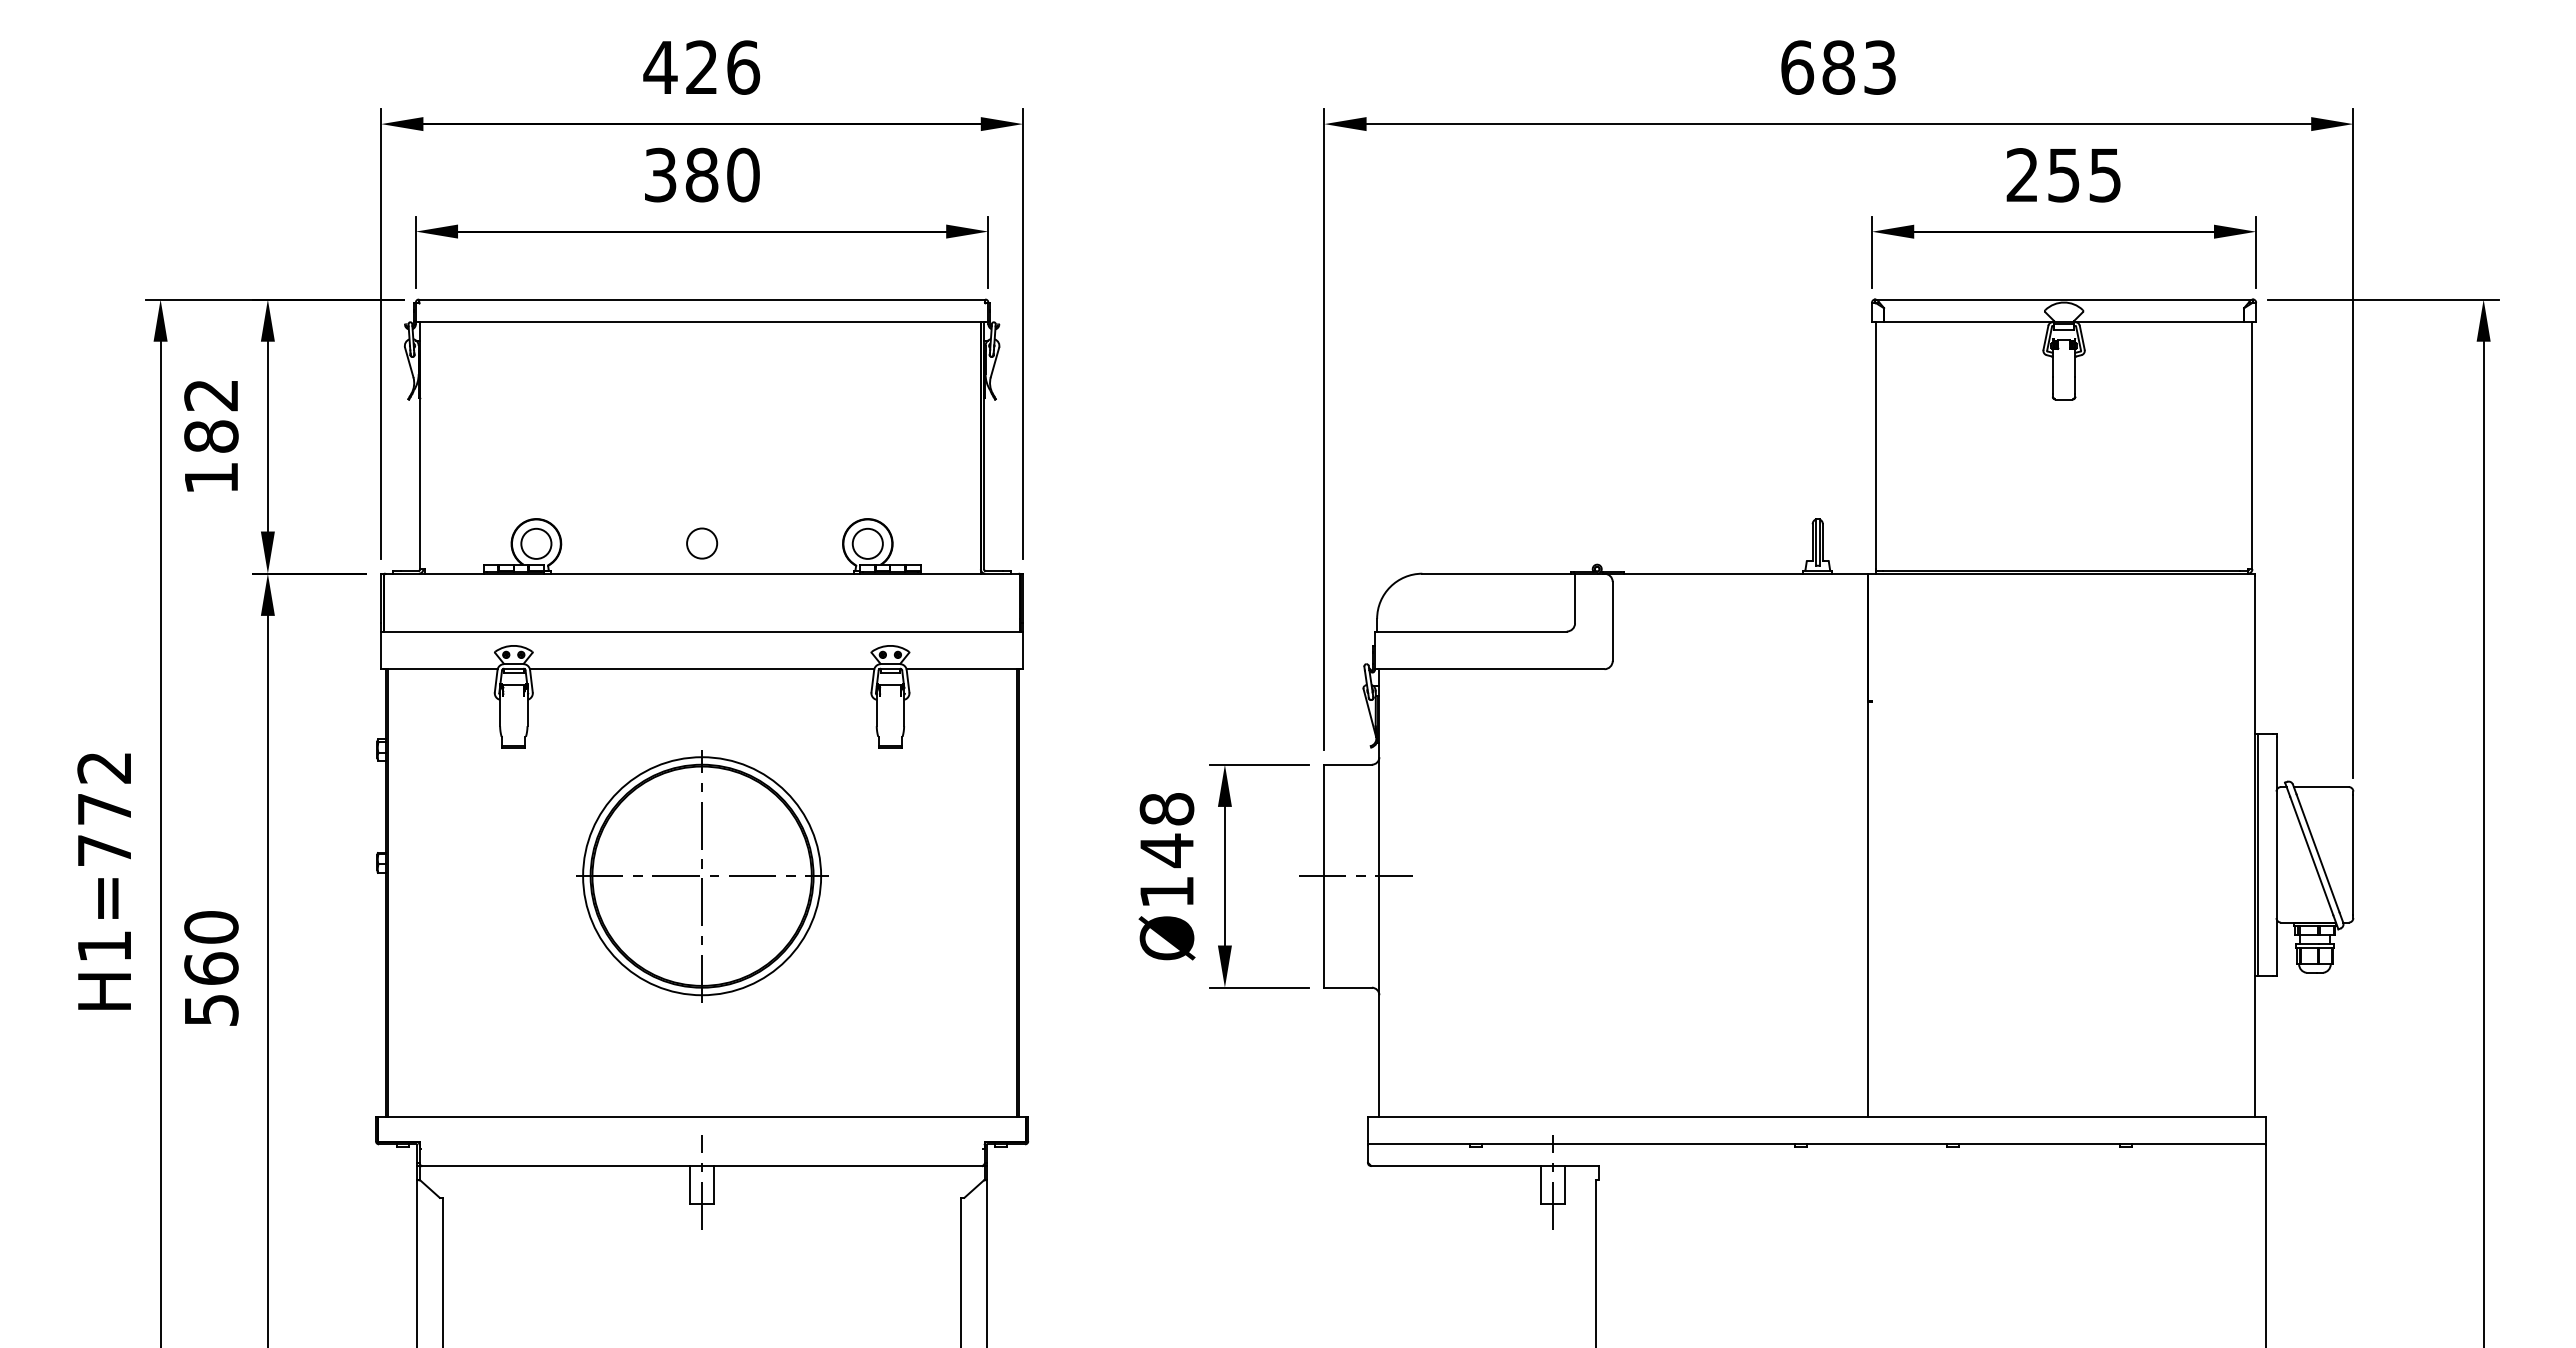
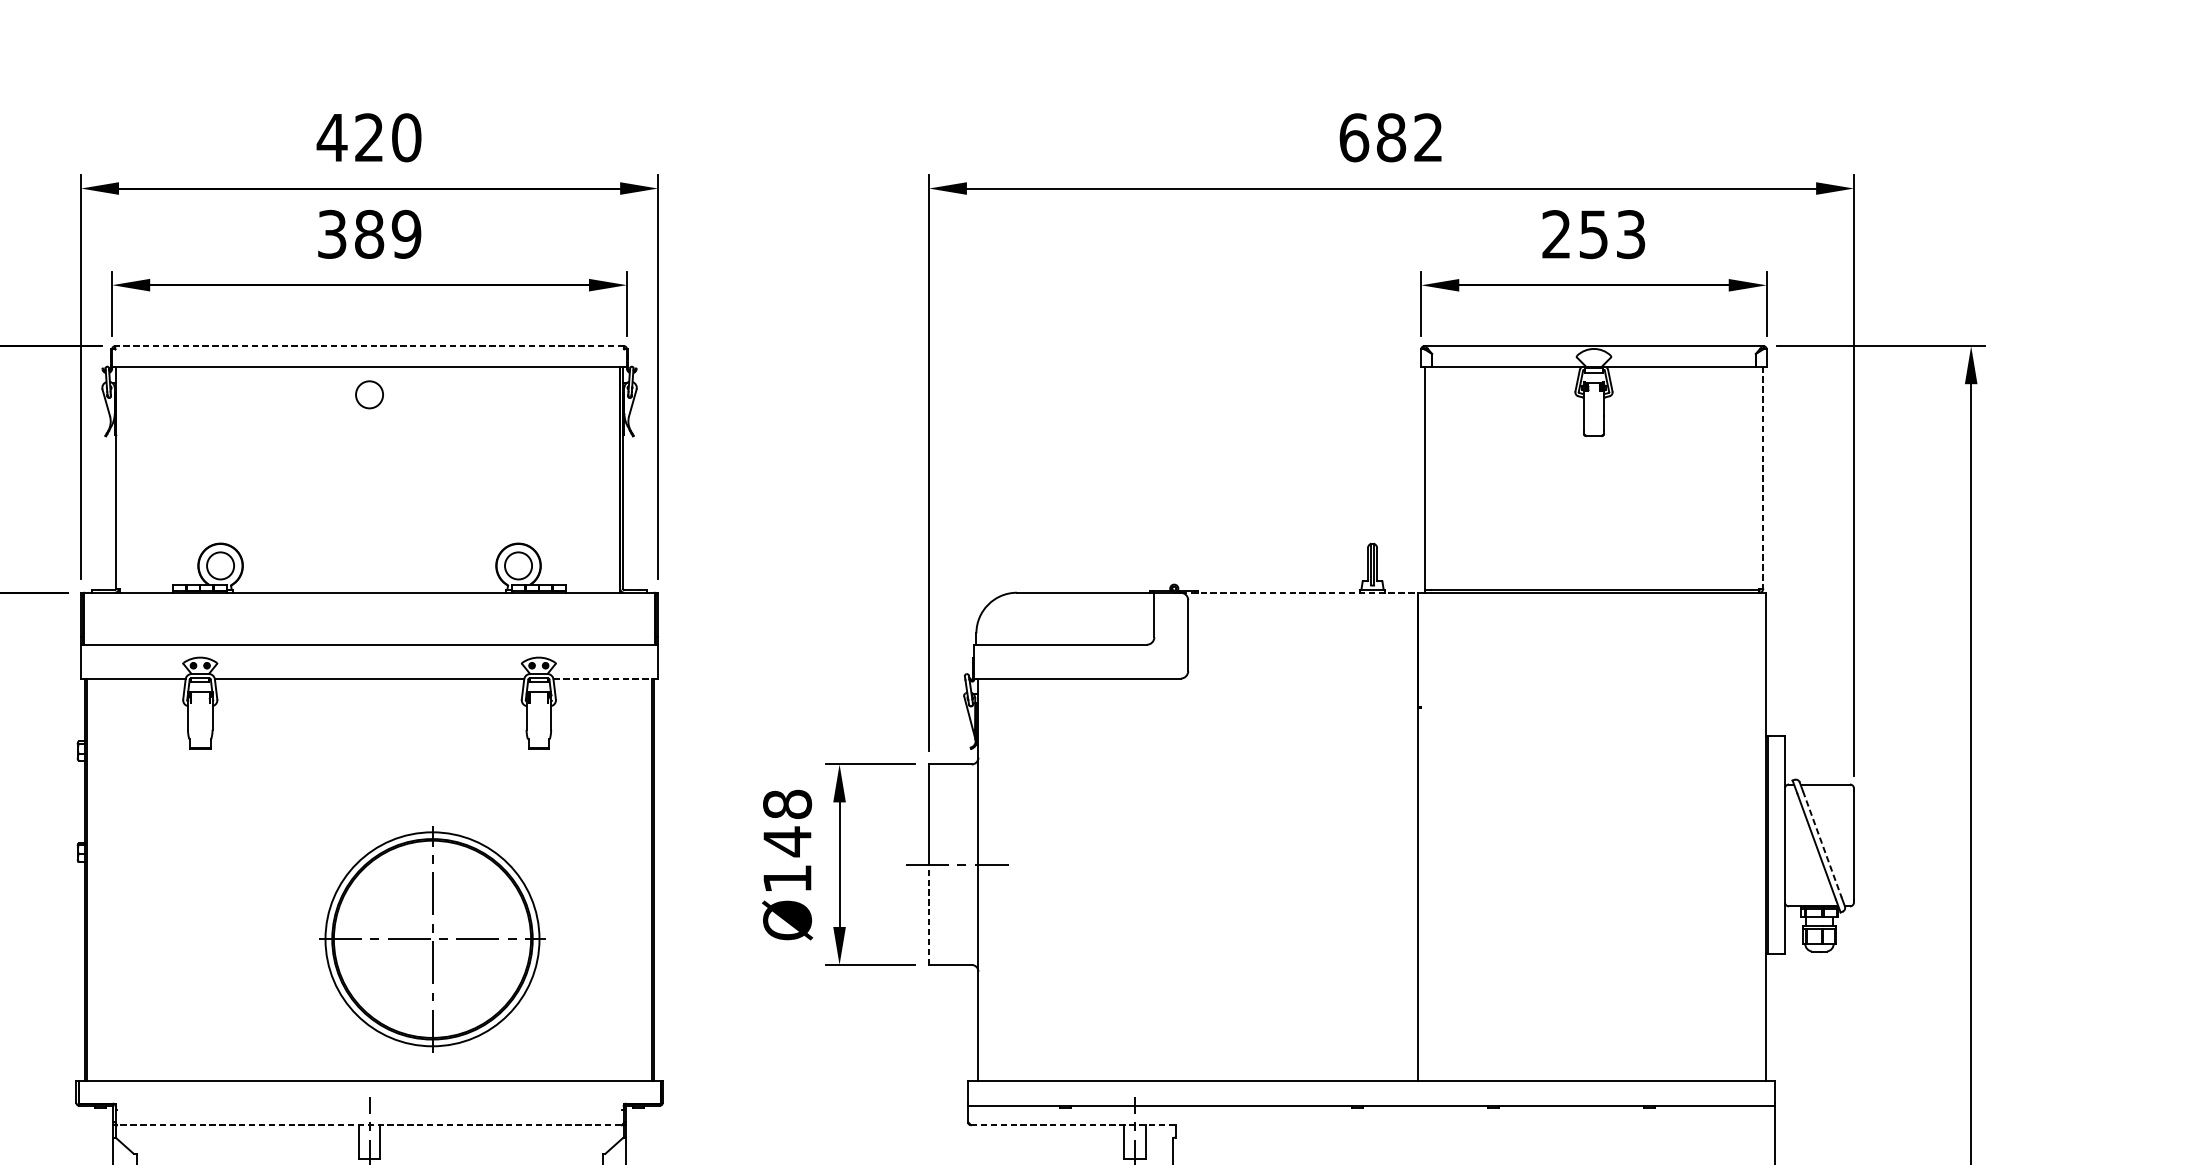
text: (743, 67) -> (406, 137), 426 -> 420
text: (1879, 67) -> (1428, 137), 683 -> 682
text: (2105, 174) -> (1631, 233), 255 -> 253
text: (743, 175) -> (406, 234), 380 -> 389
line: (701, 299) -> (369, 346), solid -> dashed
line: (2252, 445) -> (1763, 477), solid -> dashed
circle: (702, 543) -> (369, 394), moved
line: (1736, 573) -> (1299, 592), solid -> dashed
line: (963, 669) -> (604, 678), solid -> dashed
line: (2318, 853) -> (1822, 844), solid -> dashed
part: (702, 876) -> (432, 939), moved
line: (1324, 931) -> (929, 914), solid -> dashed
line: (702, 1165) -> (369, 1124), solid -> dashed
line: (1484, 1165) -> (1072, 1124), solid -> dashed

